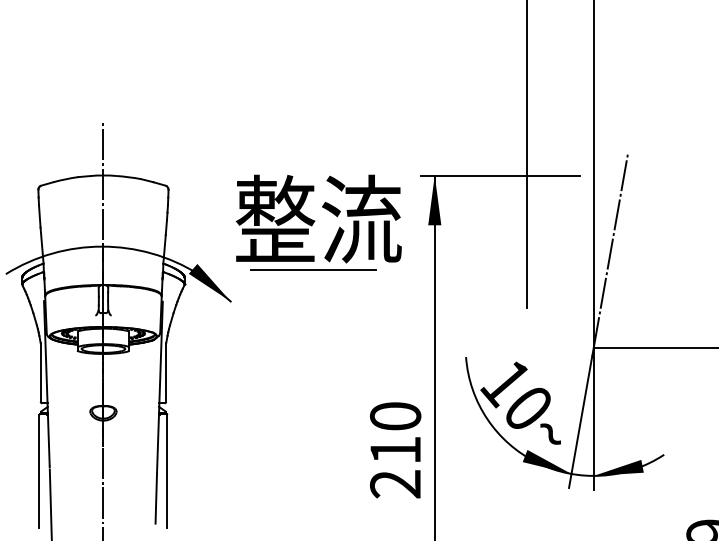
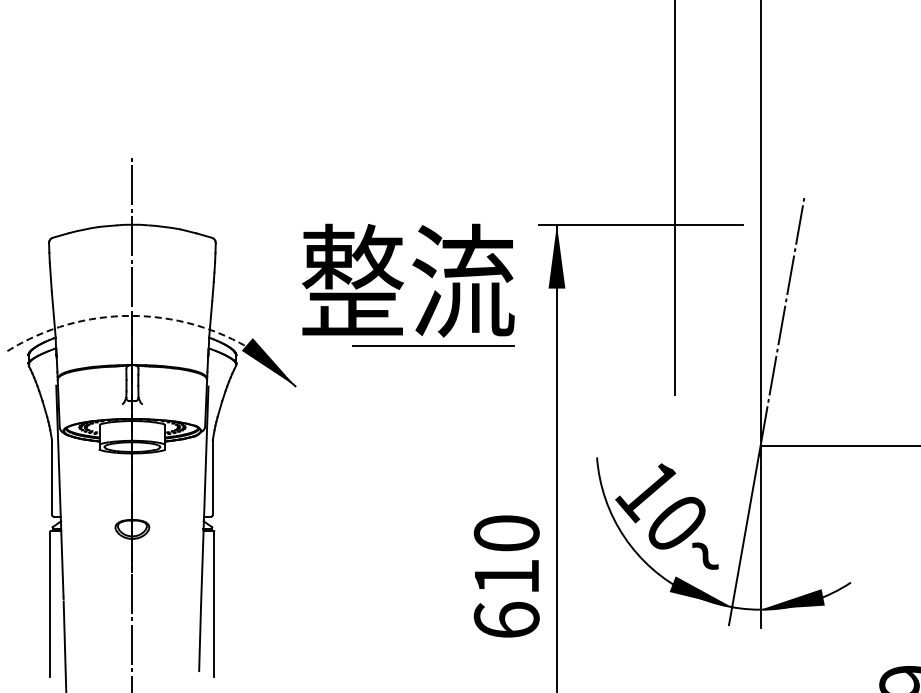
arc: (101, 246) -> (130, 315), solid -> dashed
line: (313, 269) -> (433, 345), moved
text: (395, 484) -> (506, 620), 210 -> 610

